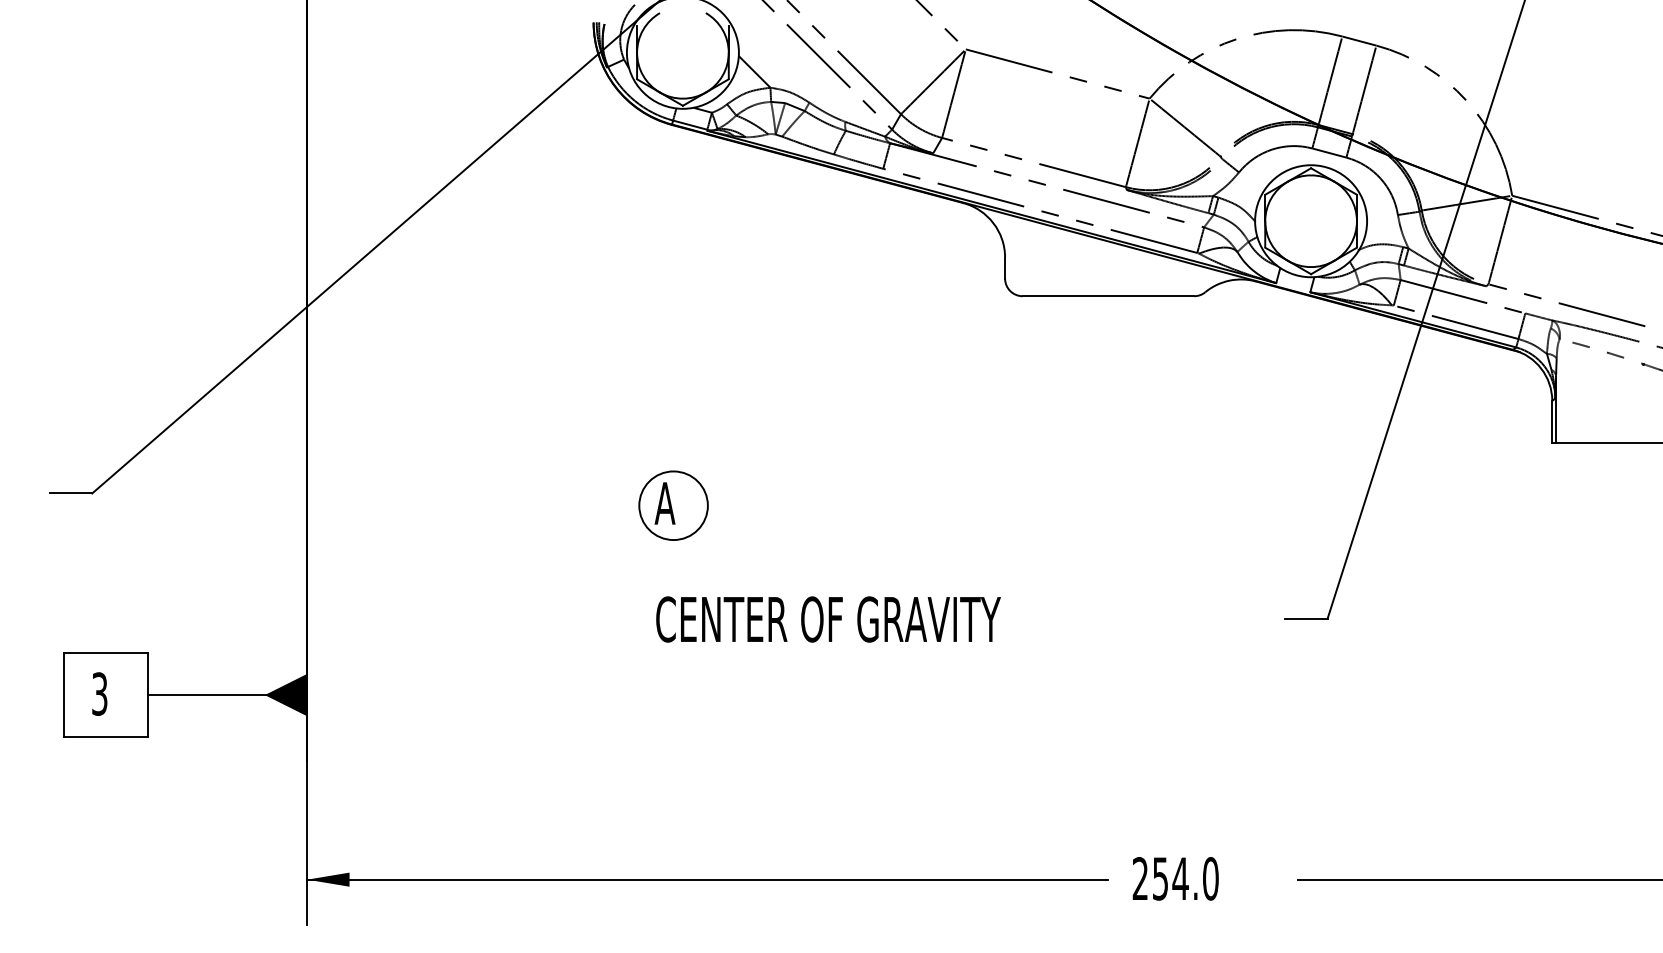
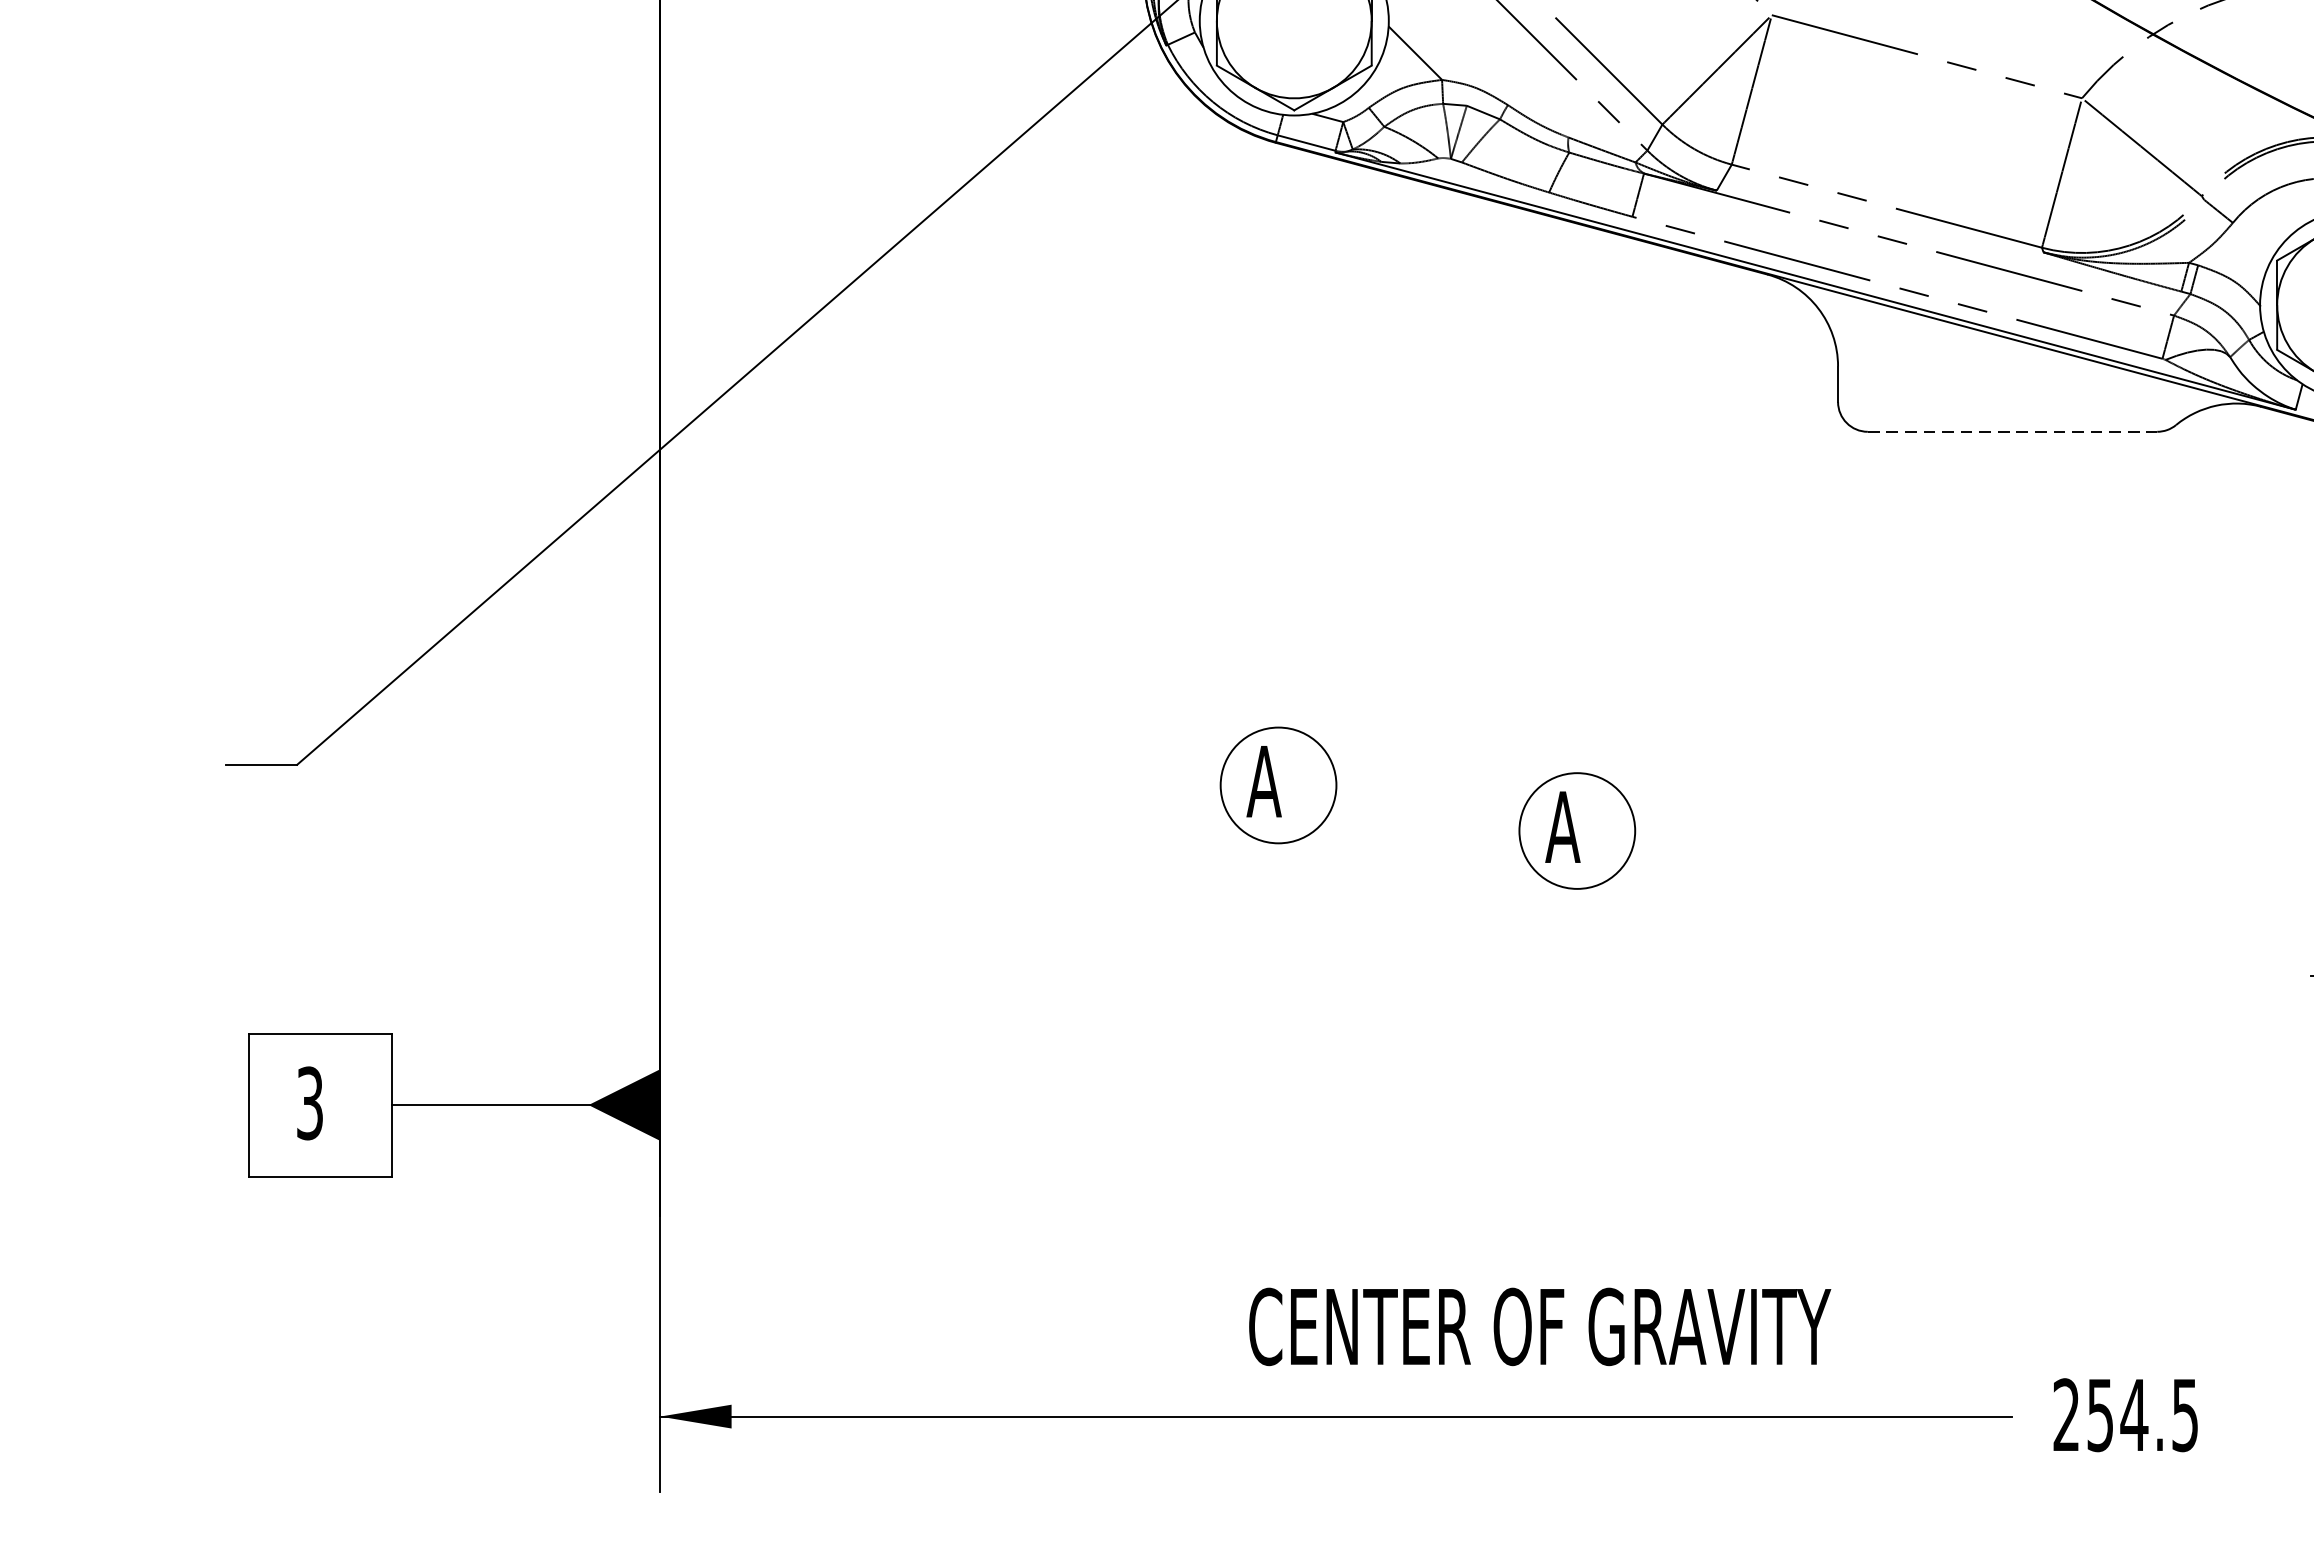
line: (1108, 296) -> (2012, 432), solid -> dashed
part: (850, 532) -> (1577, 830), added
text: (828, 619) -> (1540, 1326), moved
text: (1210, 878) -> (2184, 1414), 254.0 -> 254.5

